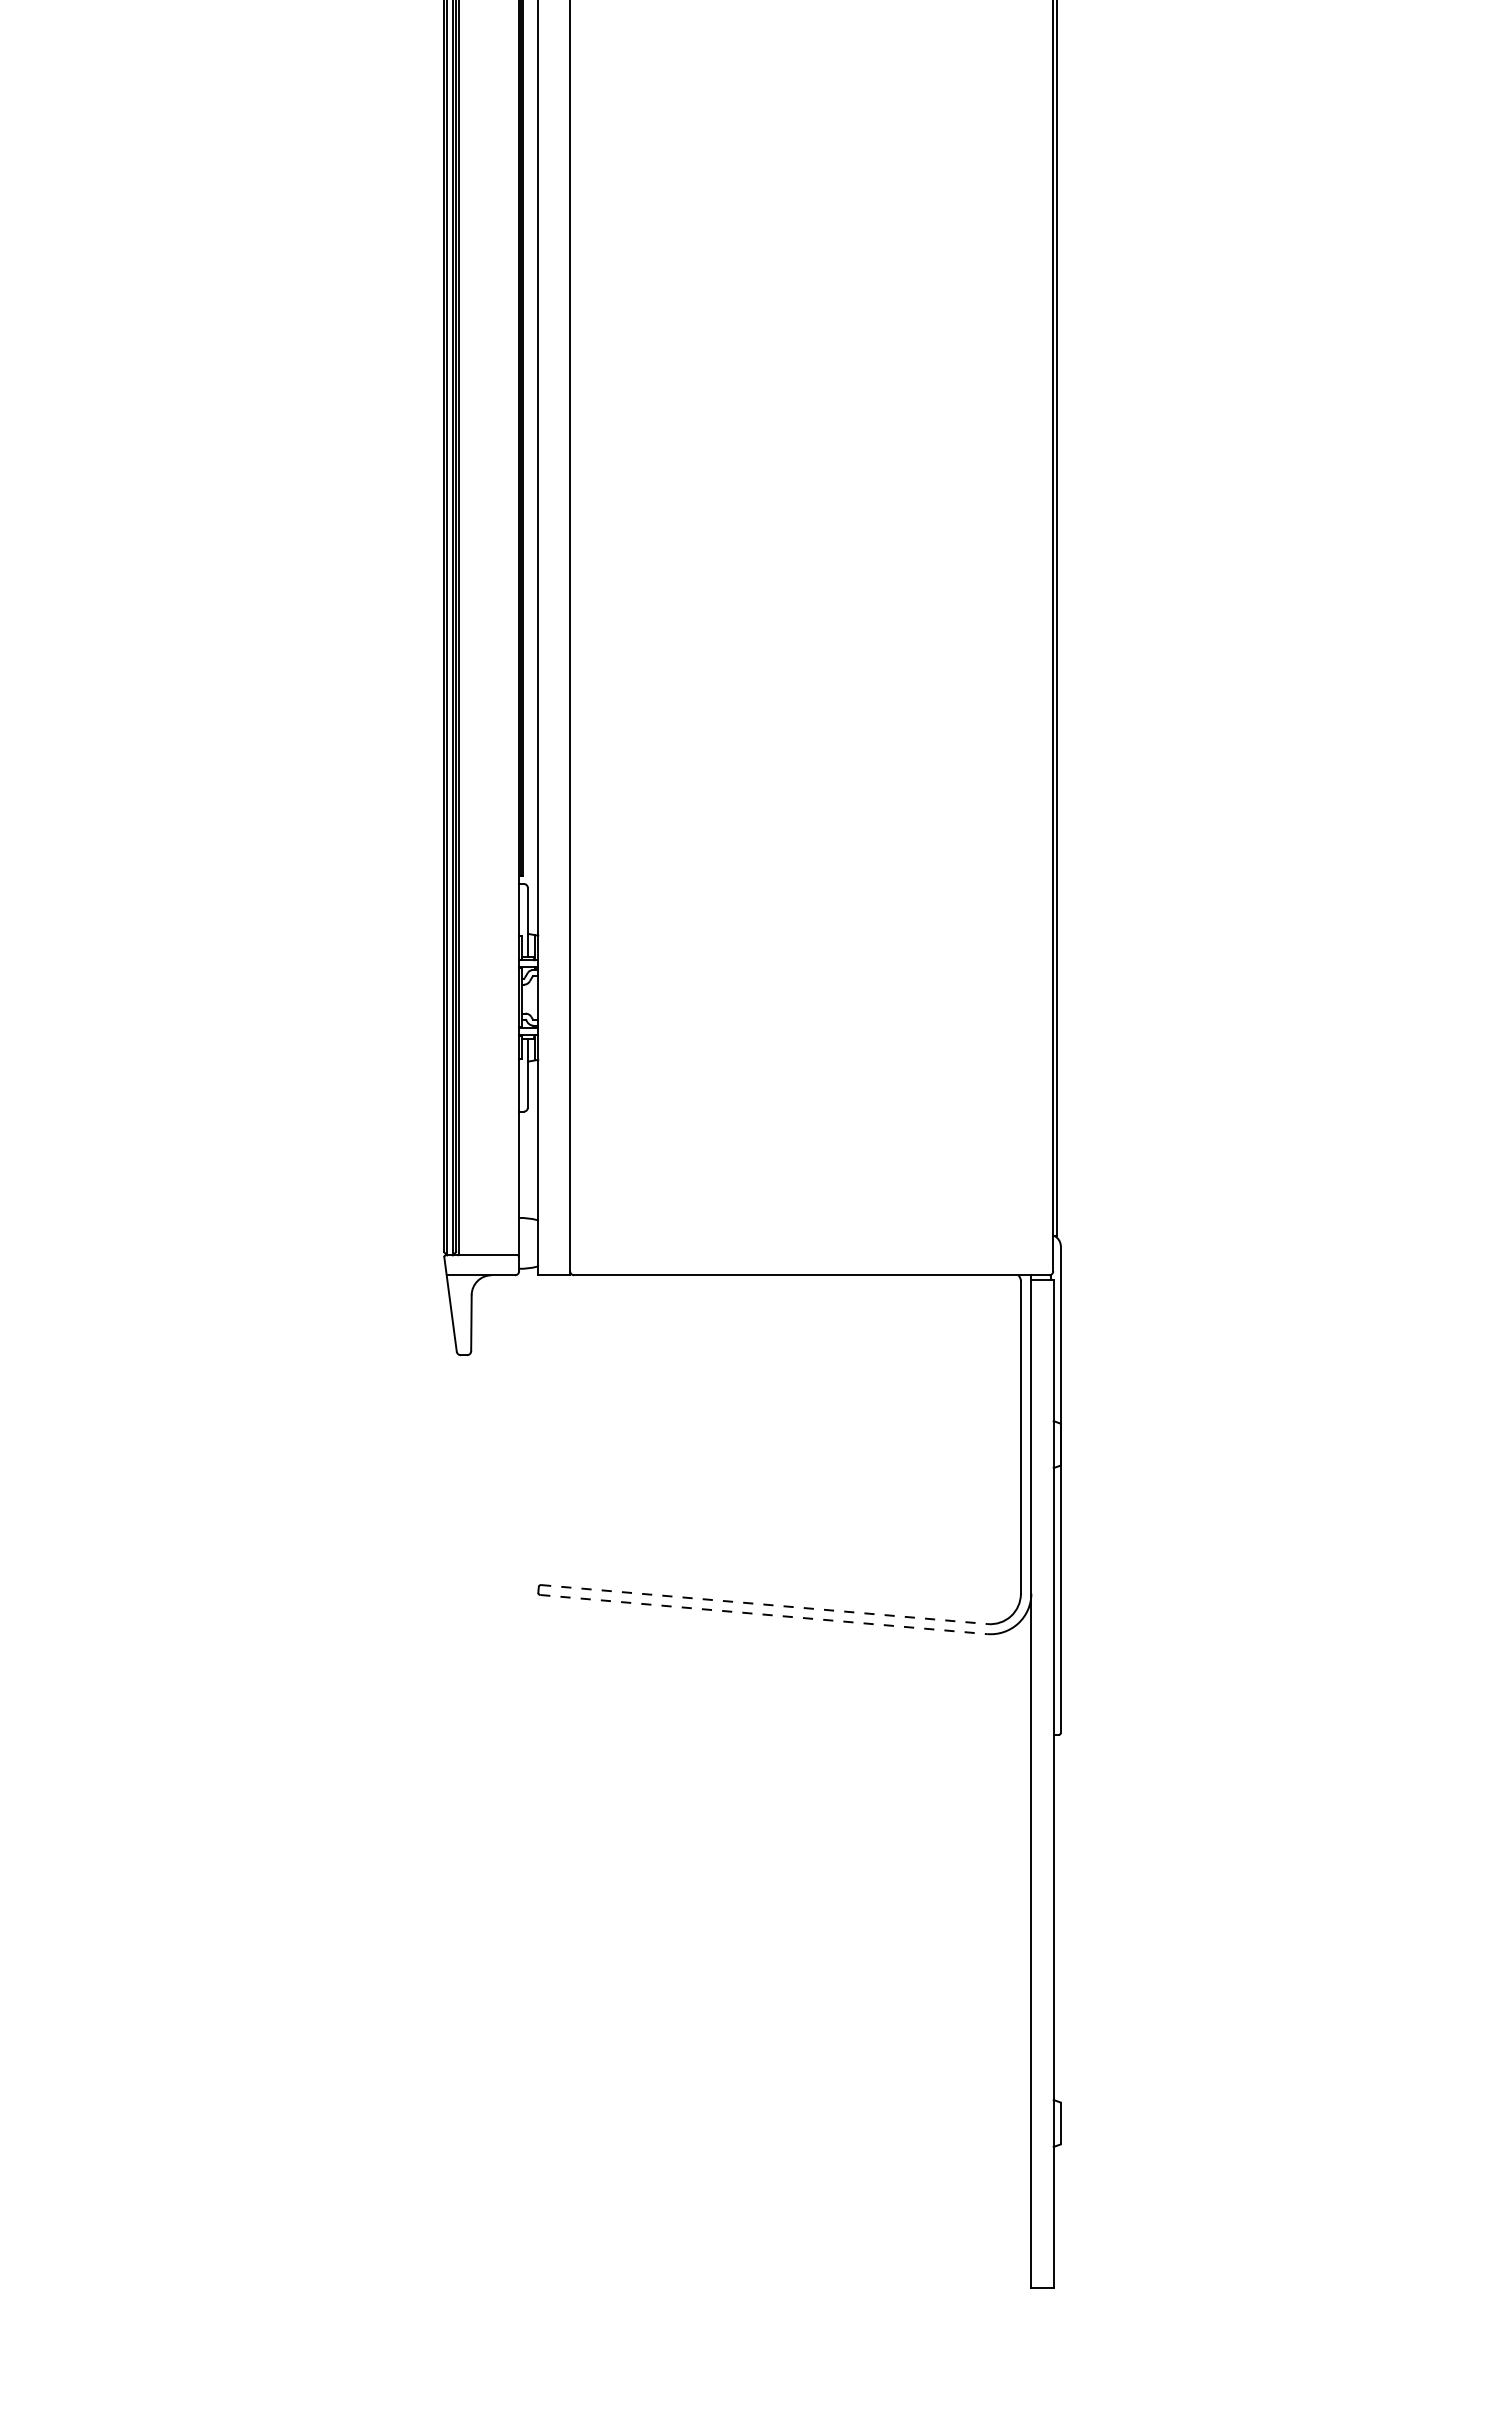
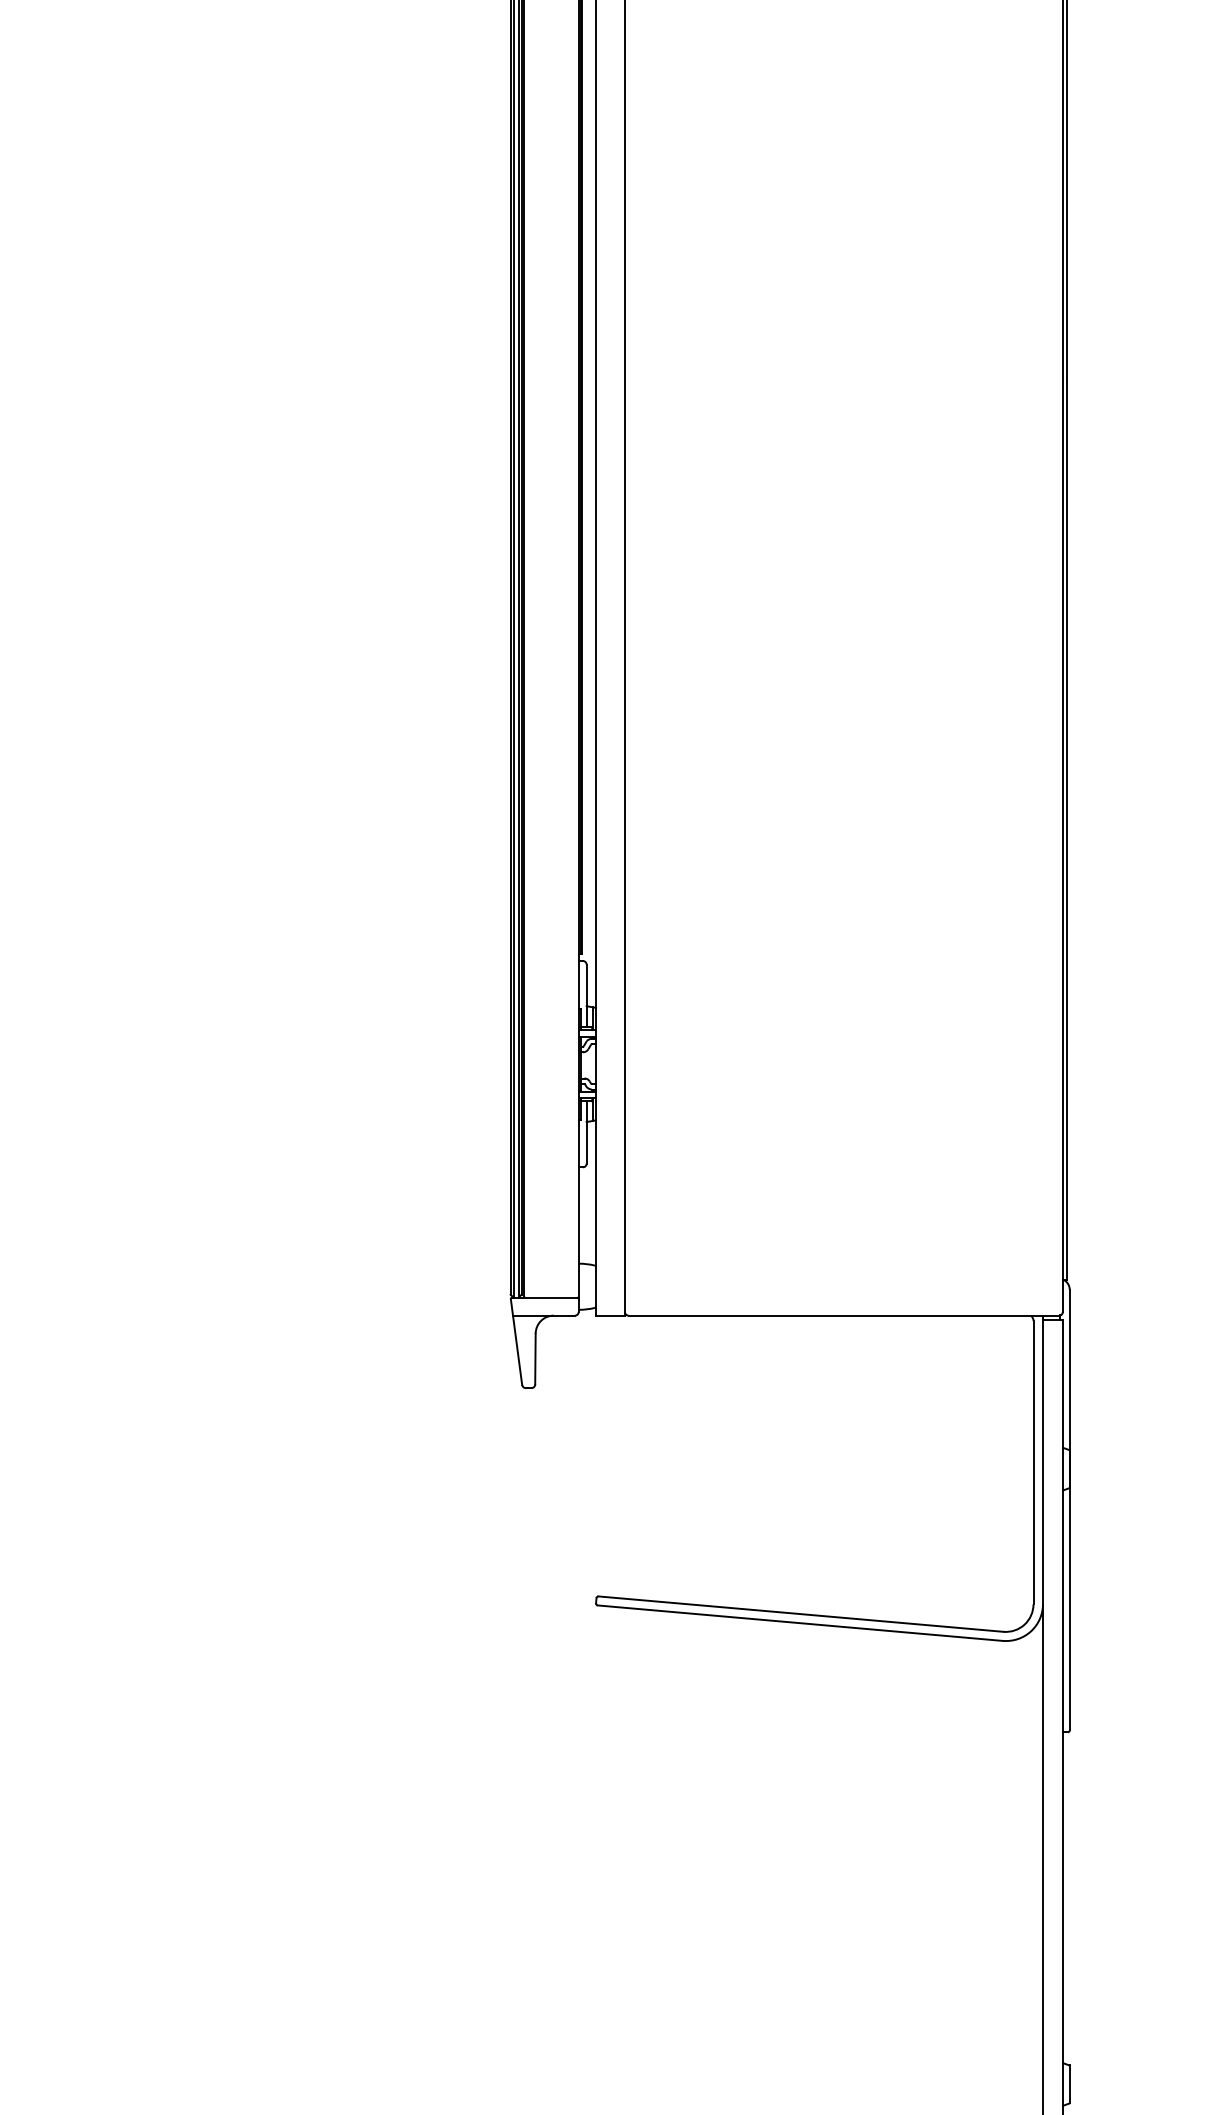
line: (764, 1604) -> (801, 1614), dashed -> solid
line: (764, 1614) -> (801, 1623), dashed -> solid

